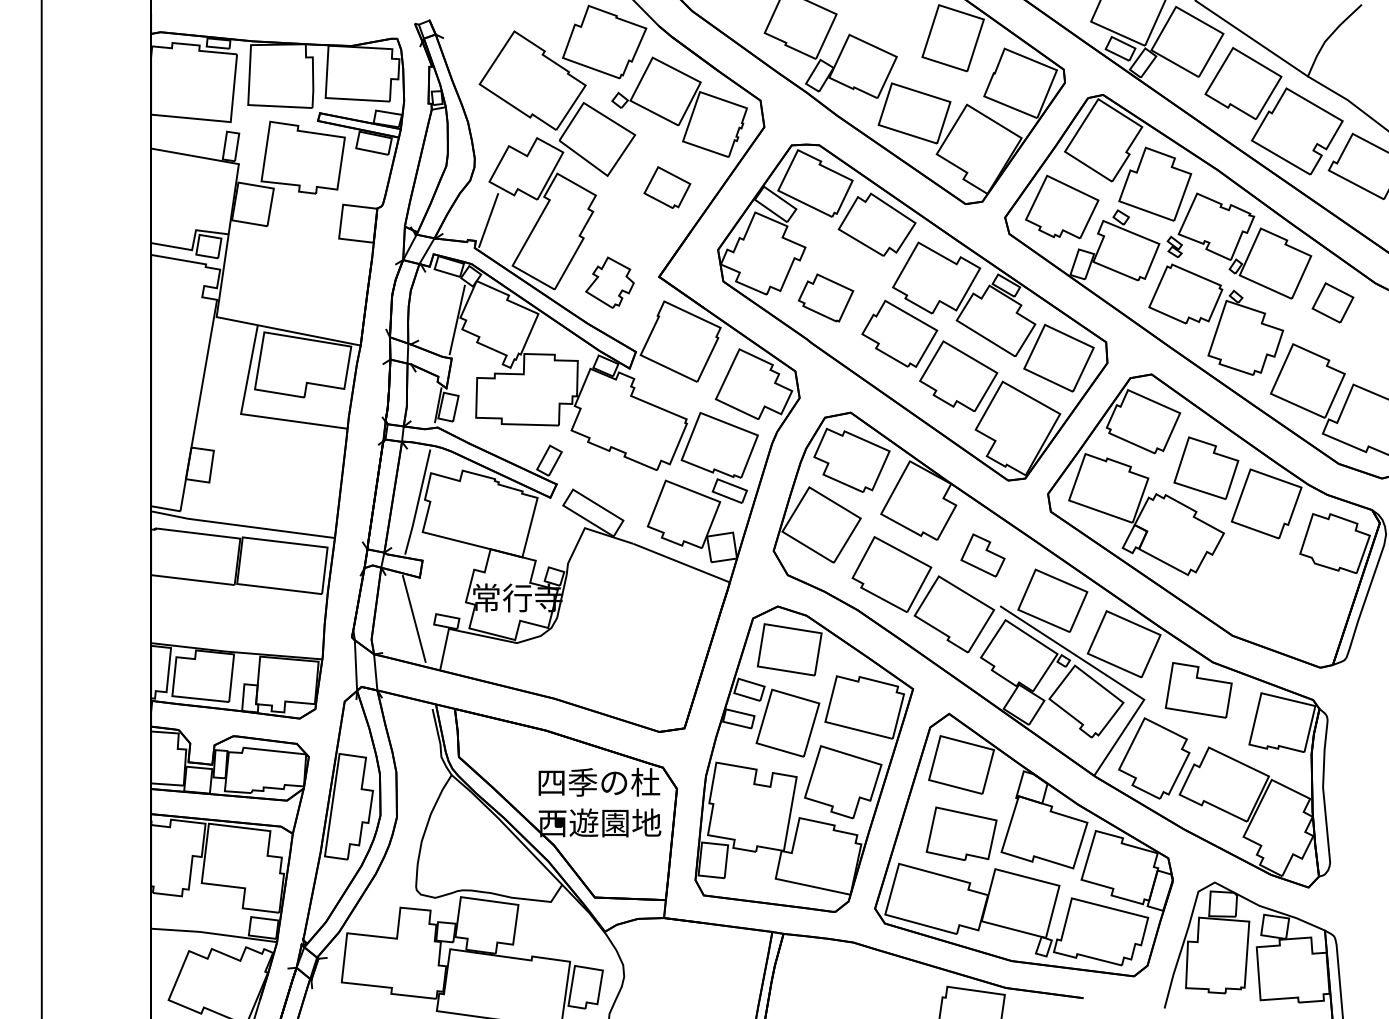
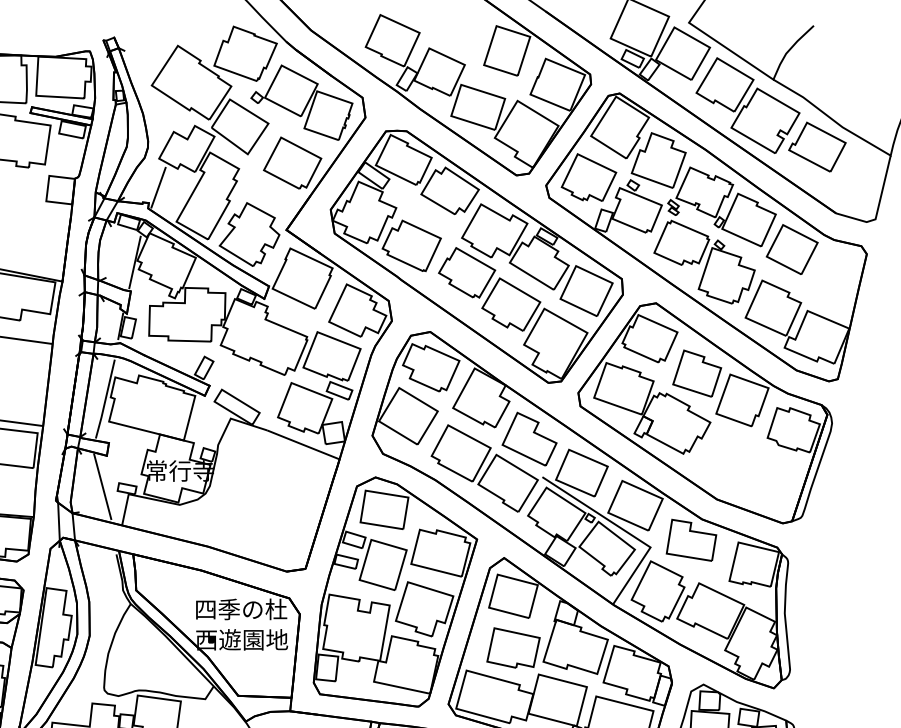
part: (667, 187) -> (292, 162), size x1.67
part: (609, 282) -> (249, 234), size x1.67
part: (825, 297) -> (411, 245), size x1.43
part: (1332, 302) -> (791, 249), size x1.67
part: (982, 555) -> (529, 439), size x1.67

